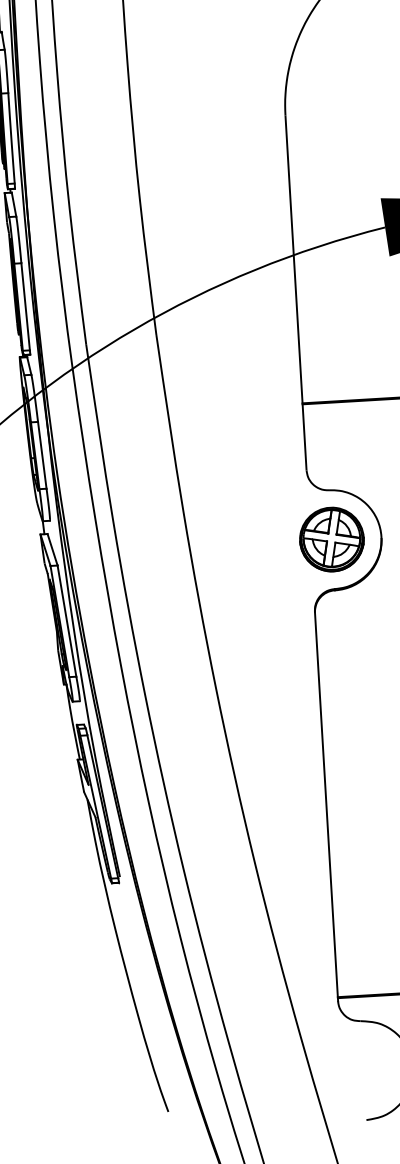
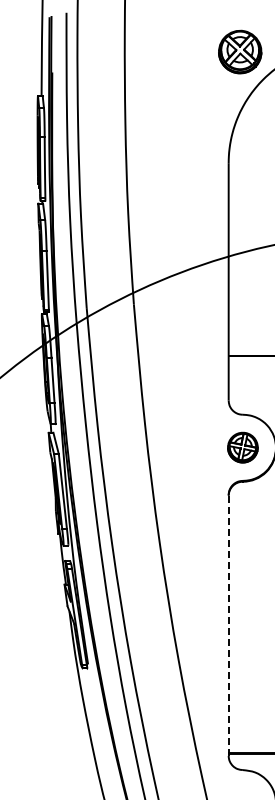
part: (331, 539) -> (242, 447), size x0.7
line: (326, 804) -> (228, 624), solid -> dashed

